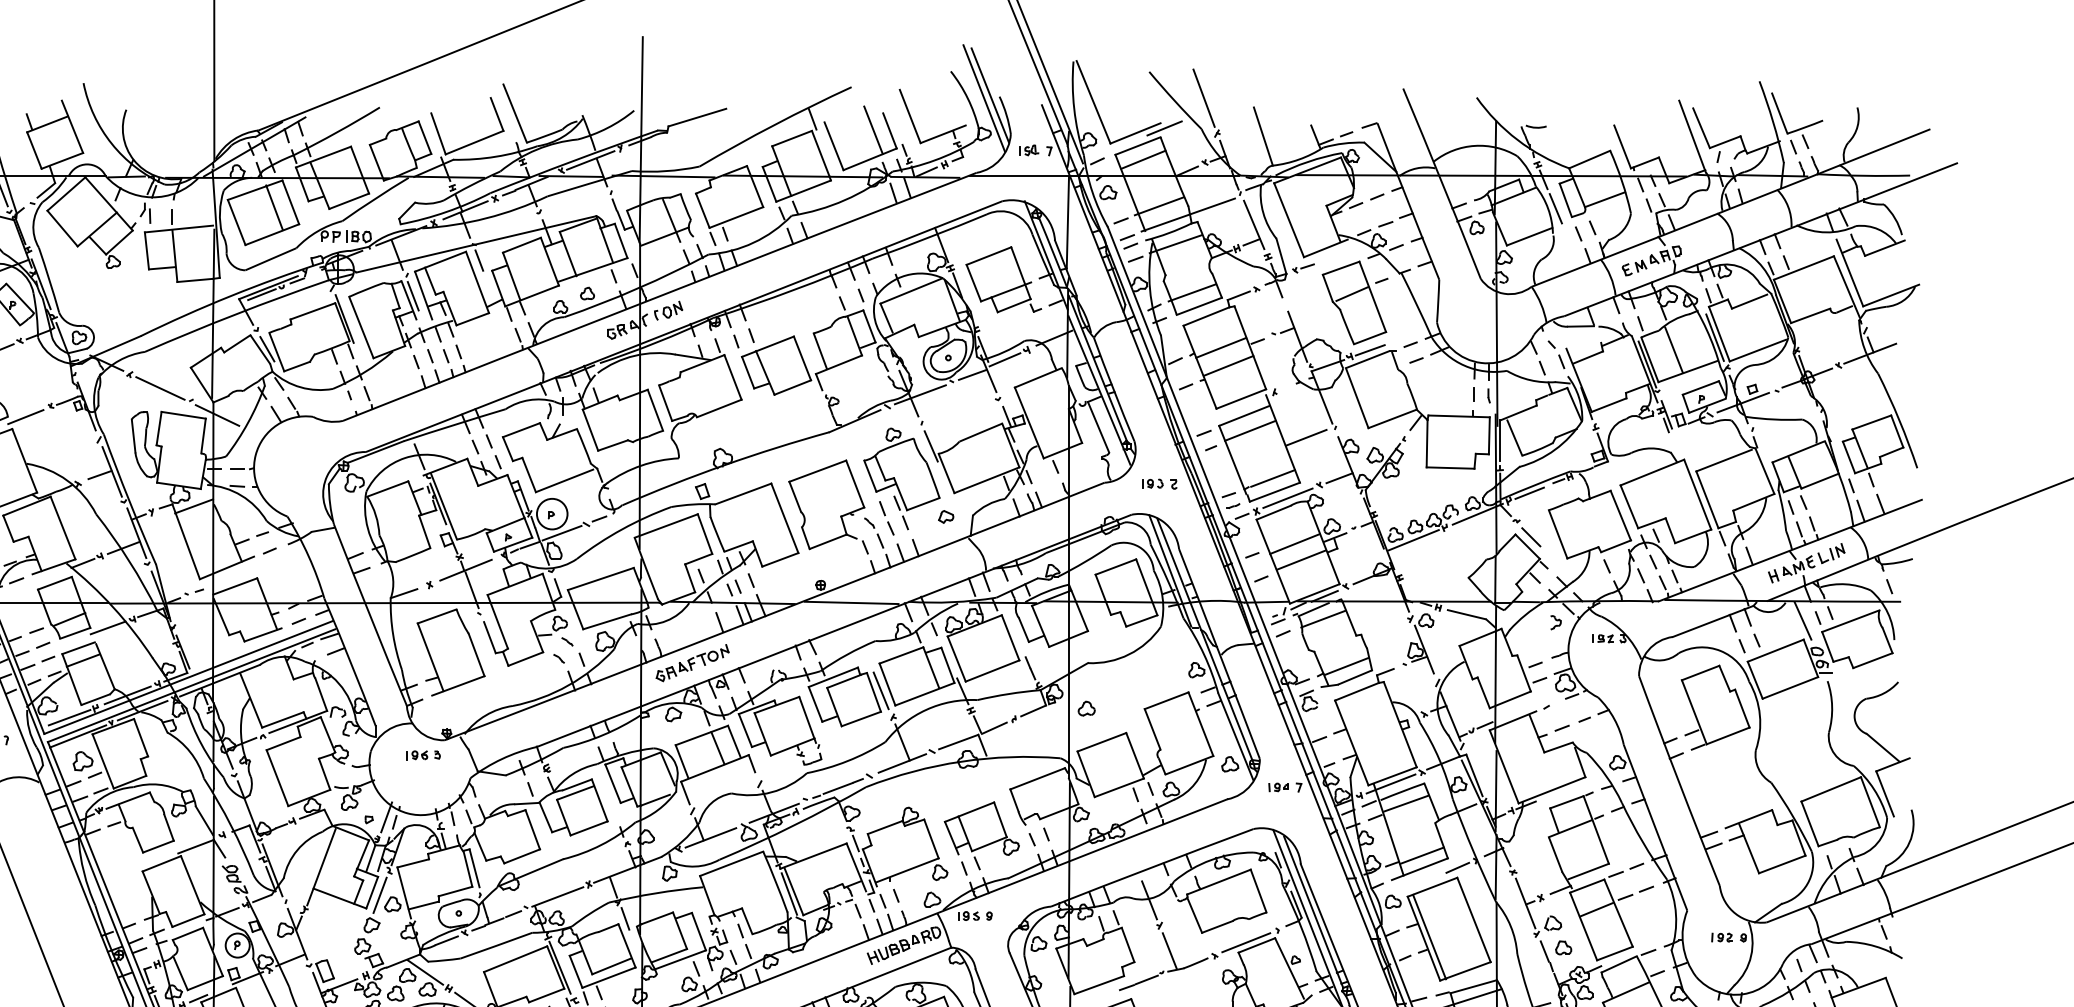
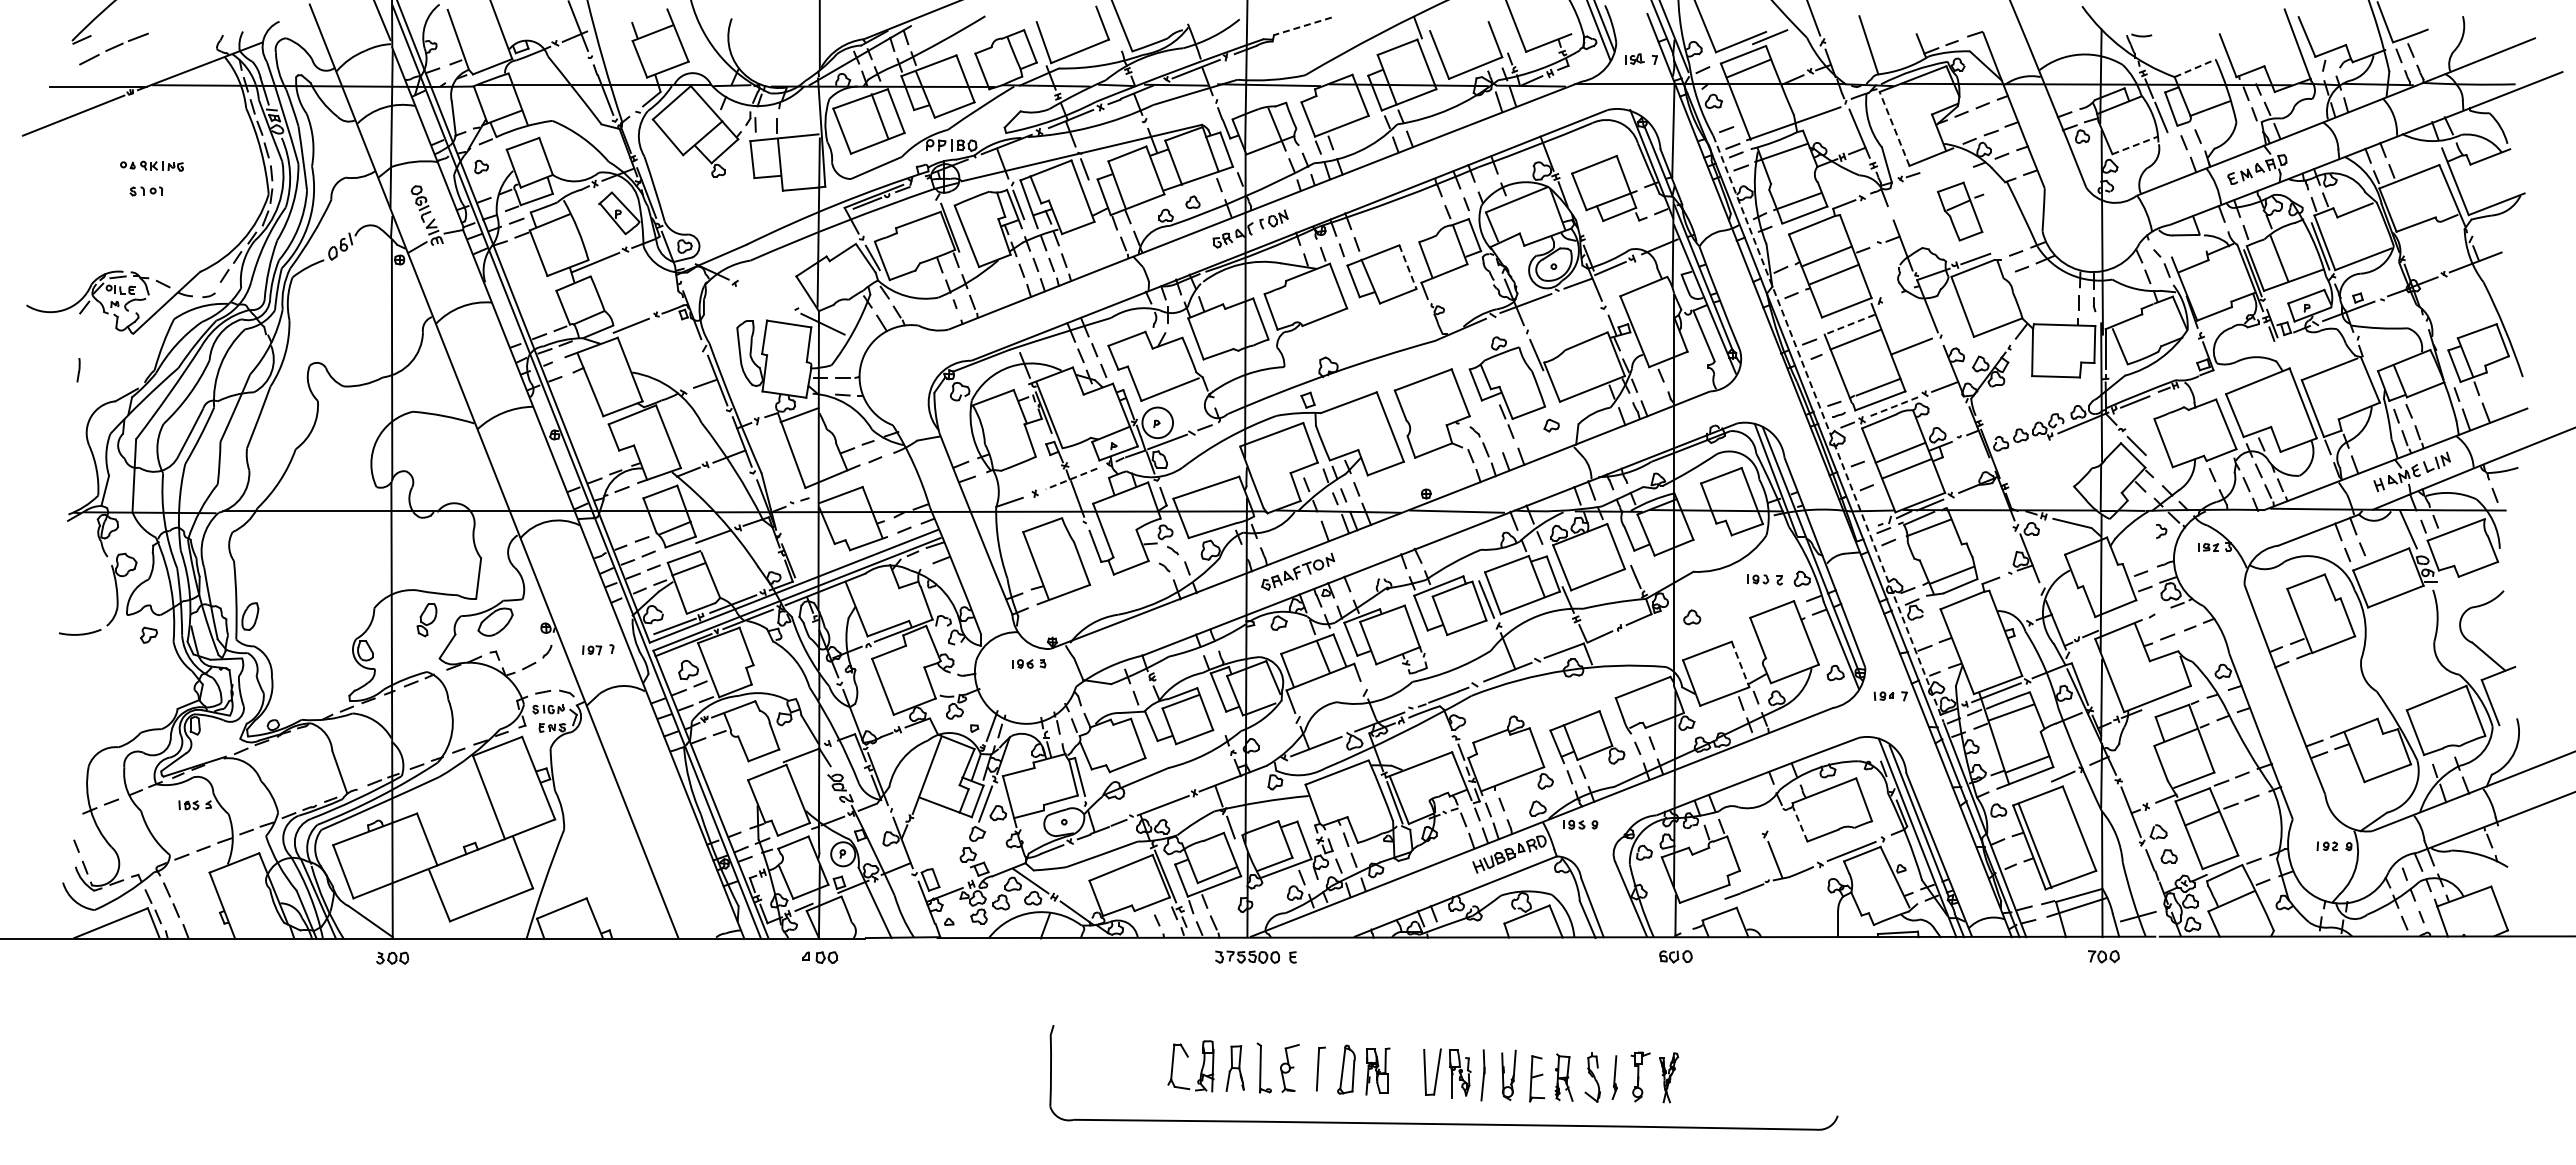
line: (697, 117) -> (1302, 26), solid -> dashed
line: (873, 129) -> (1478, 38), removed
line: (1590, 159) -> (2195, 68), solid -> dashed
line: (1159, 205) -> (1764, 114), removed
line: (1289, 219) -> (1894, 128), solid -> dashed
line: (1530, 236) -> (2135, 145), solid -> dashed
part: (1355, 302) -> (1960, 211), size x0.7
line: (803, 358) -> (1408, 267), solid -> dashed
line: (160, 387) -> (765, 296), removed
line: (1244, 415) -> (1849, 324), solid -> dashed
part: (1159, 483) -> (1764, 579), moved
line: (1288, 498) -> (1893, 407), solid -> dashed
part: (887, 517) -> (1492, 426), removed
line: (1223, 520) -> (1828, 429), solid -> dashed
line: (1414, 539) -> (2019, 448), removed
line: (466, 569) -> (1071, 478), solid -> dashed
line: (1135, 755) -> (1740, 664), solid -> dashed
line: (1149, 900) -> (1754, 809), removed
line: (1195, 915) -> (1800, 824), solid -> dashed

